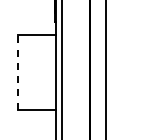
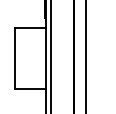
line: (18, 71) -> (15, 58), dashed -> solid

